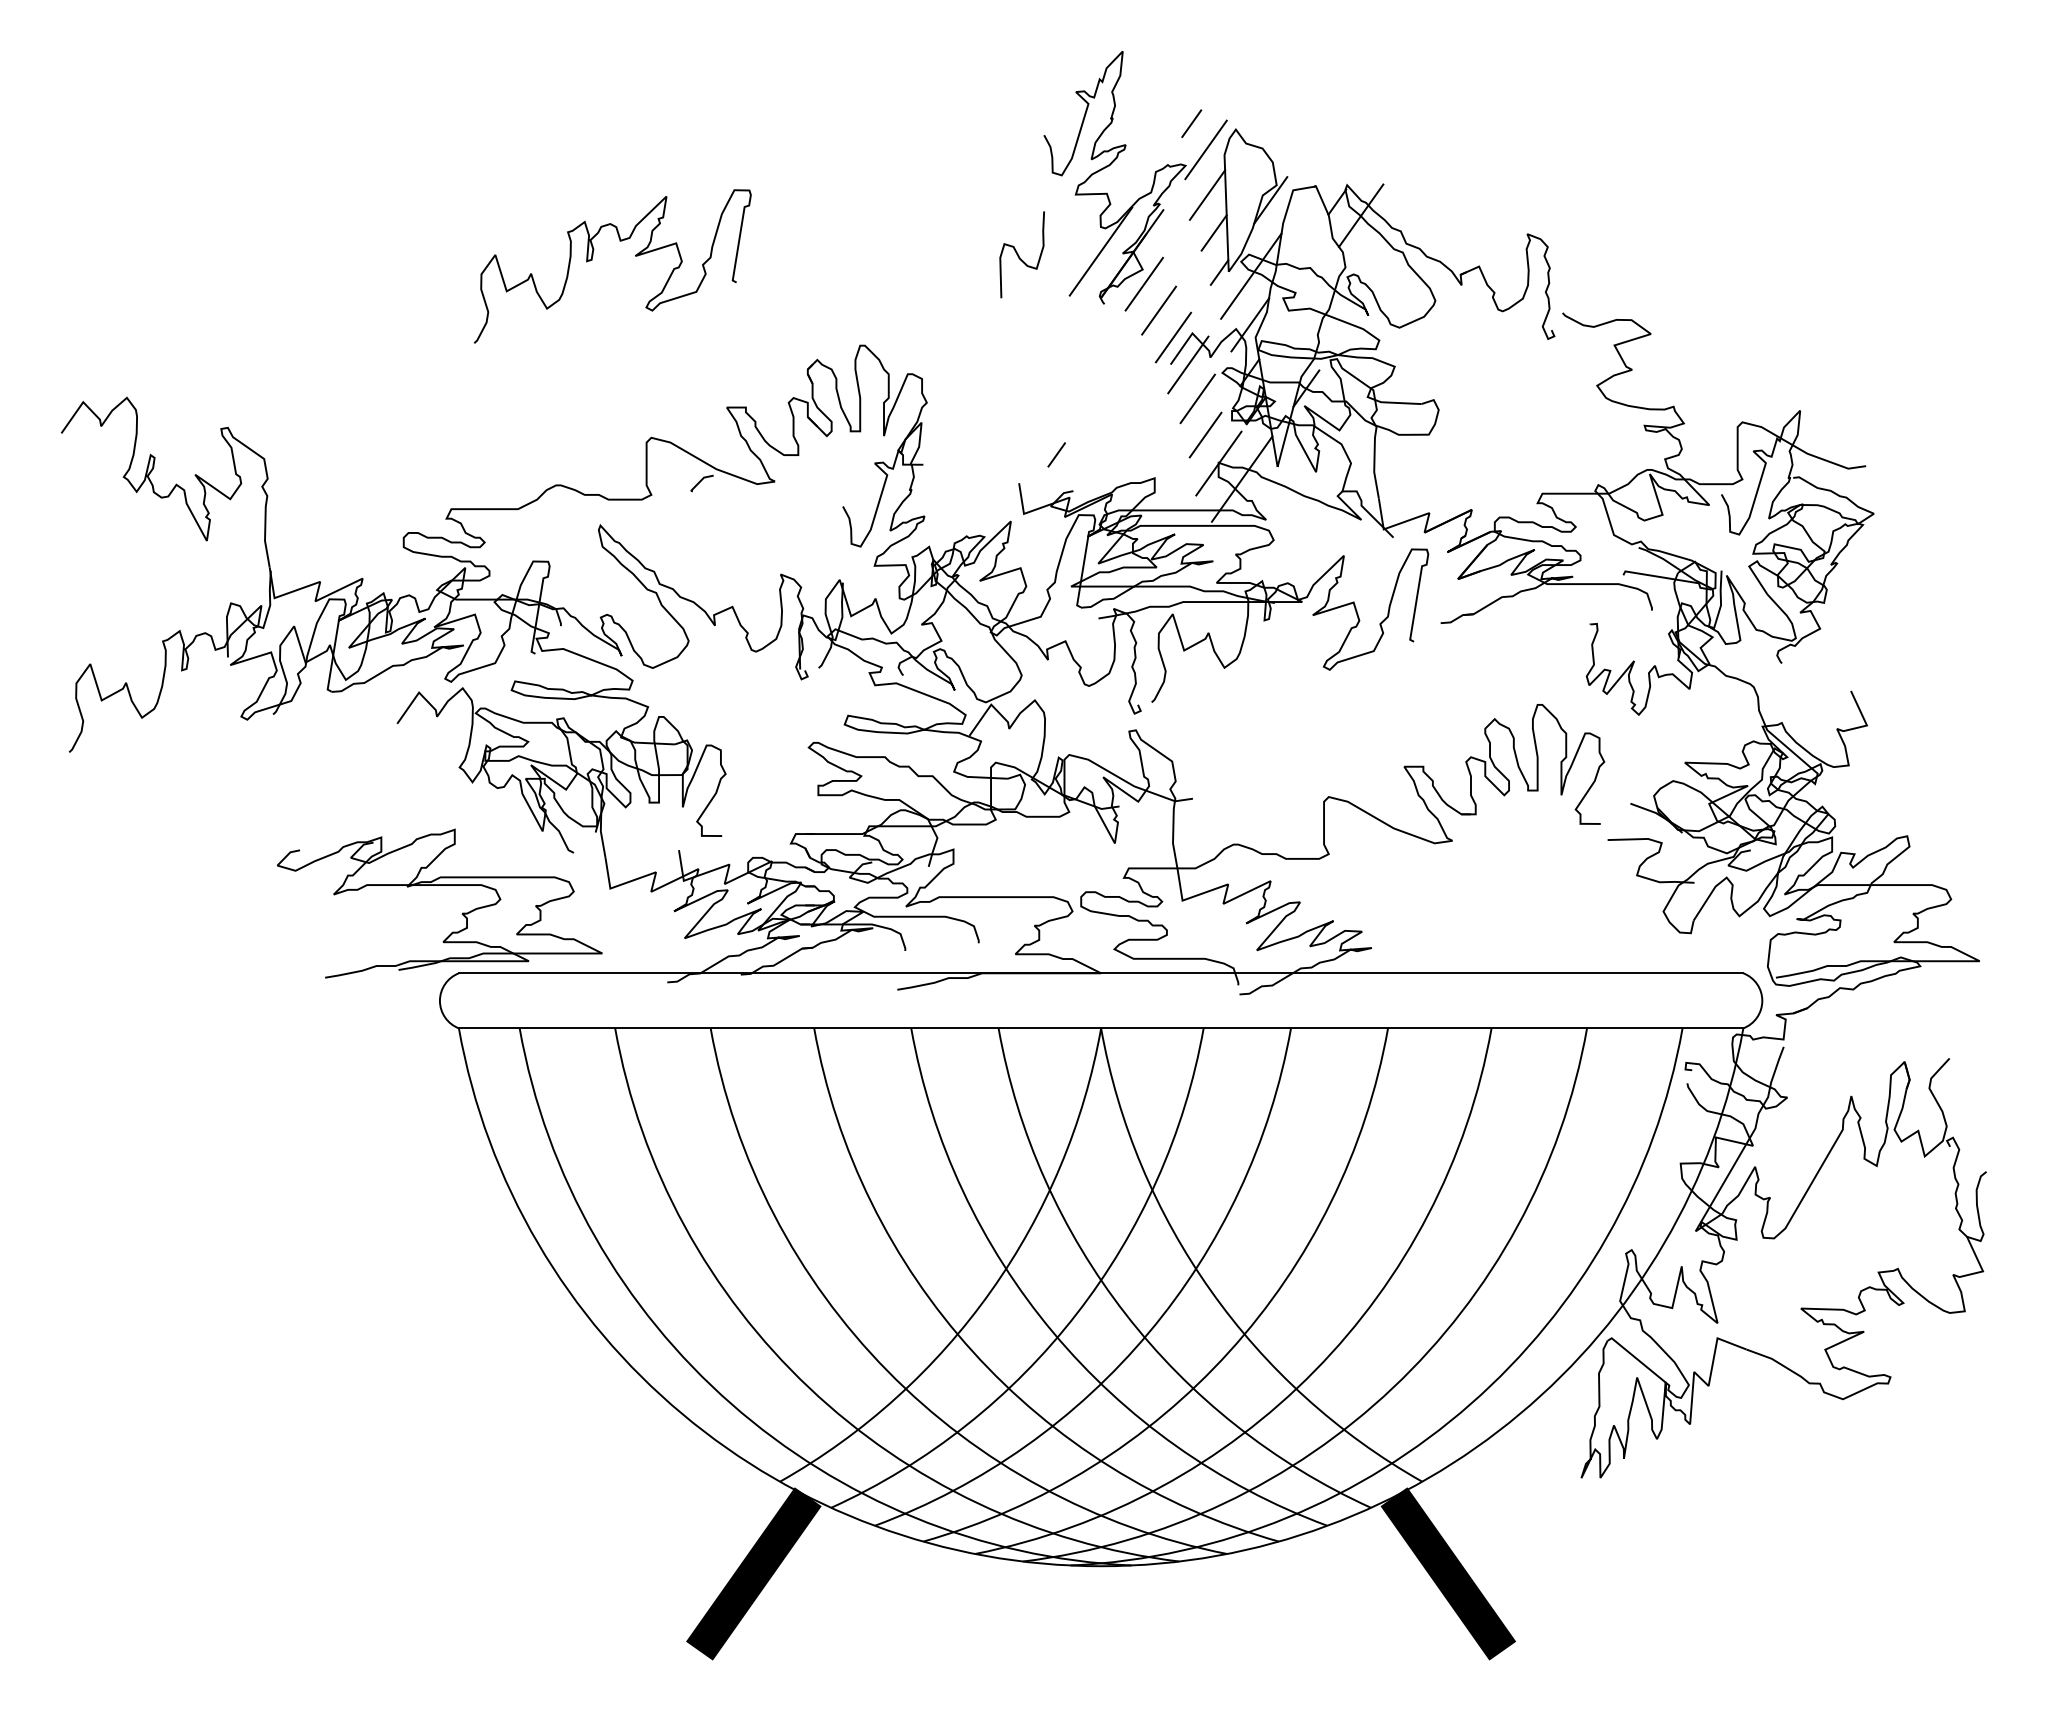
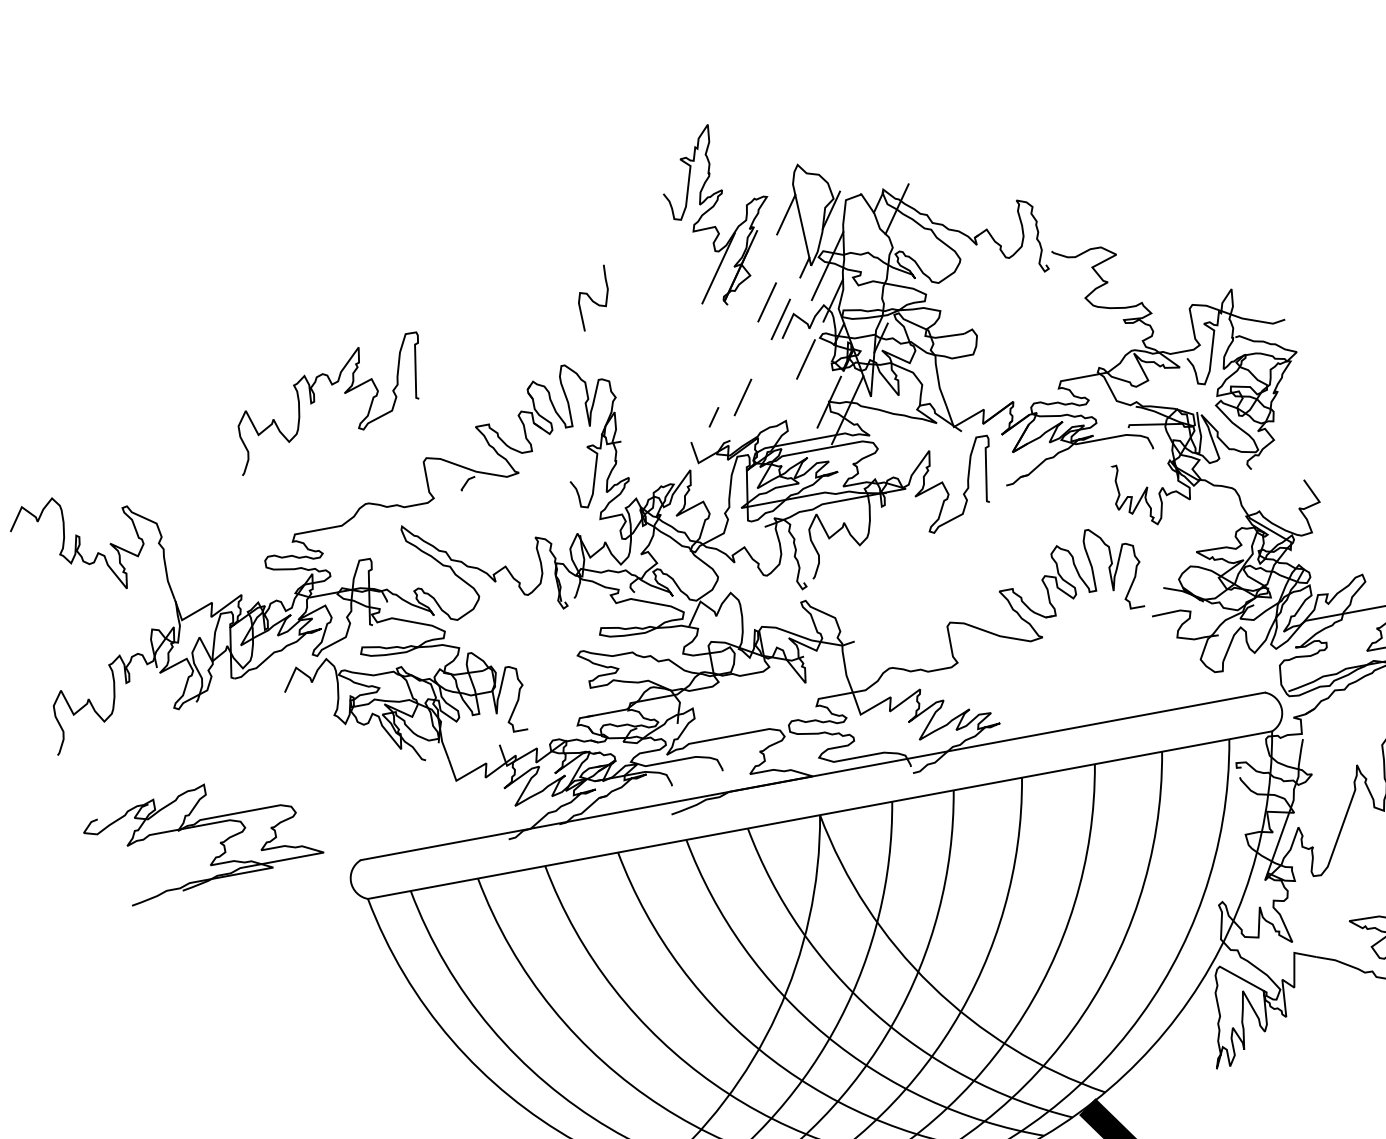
line: (1191, 123) -> (765, 166), removed
line: (1205, 149) -> (778, 182), removed
line: (1213, 232) -> (795, 240), removed
curve: (1019, 255) -> (592, 299), moved
curve: (592, 260) -> (314, 402), moved
line: (1143, 283) -> (752, 285), removed
line: (1188, 364) -> (794, 336), removed
line: (1205, 434) -> (742, 397), moved
part: (439, 885) -> (200, 825), moved

